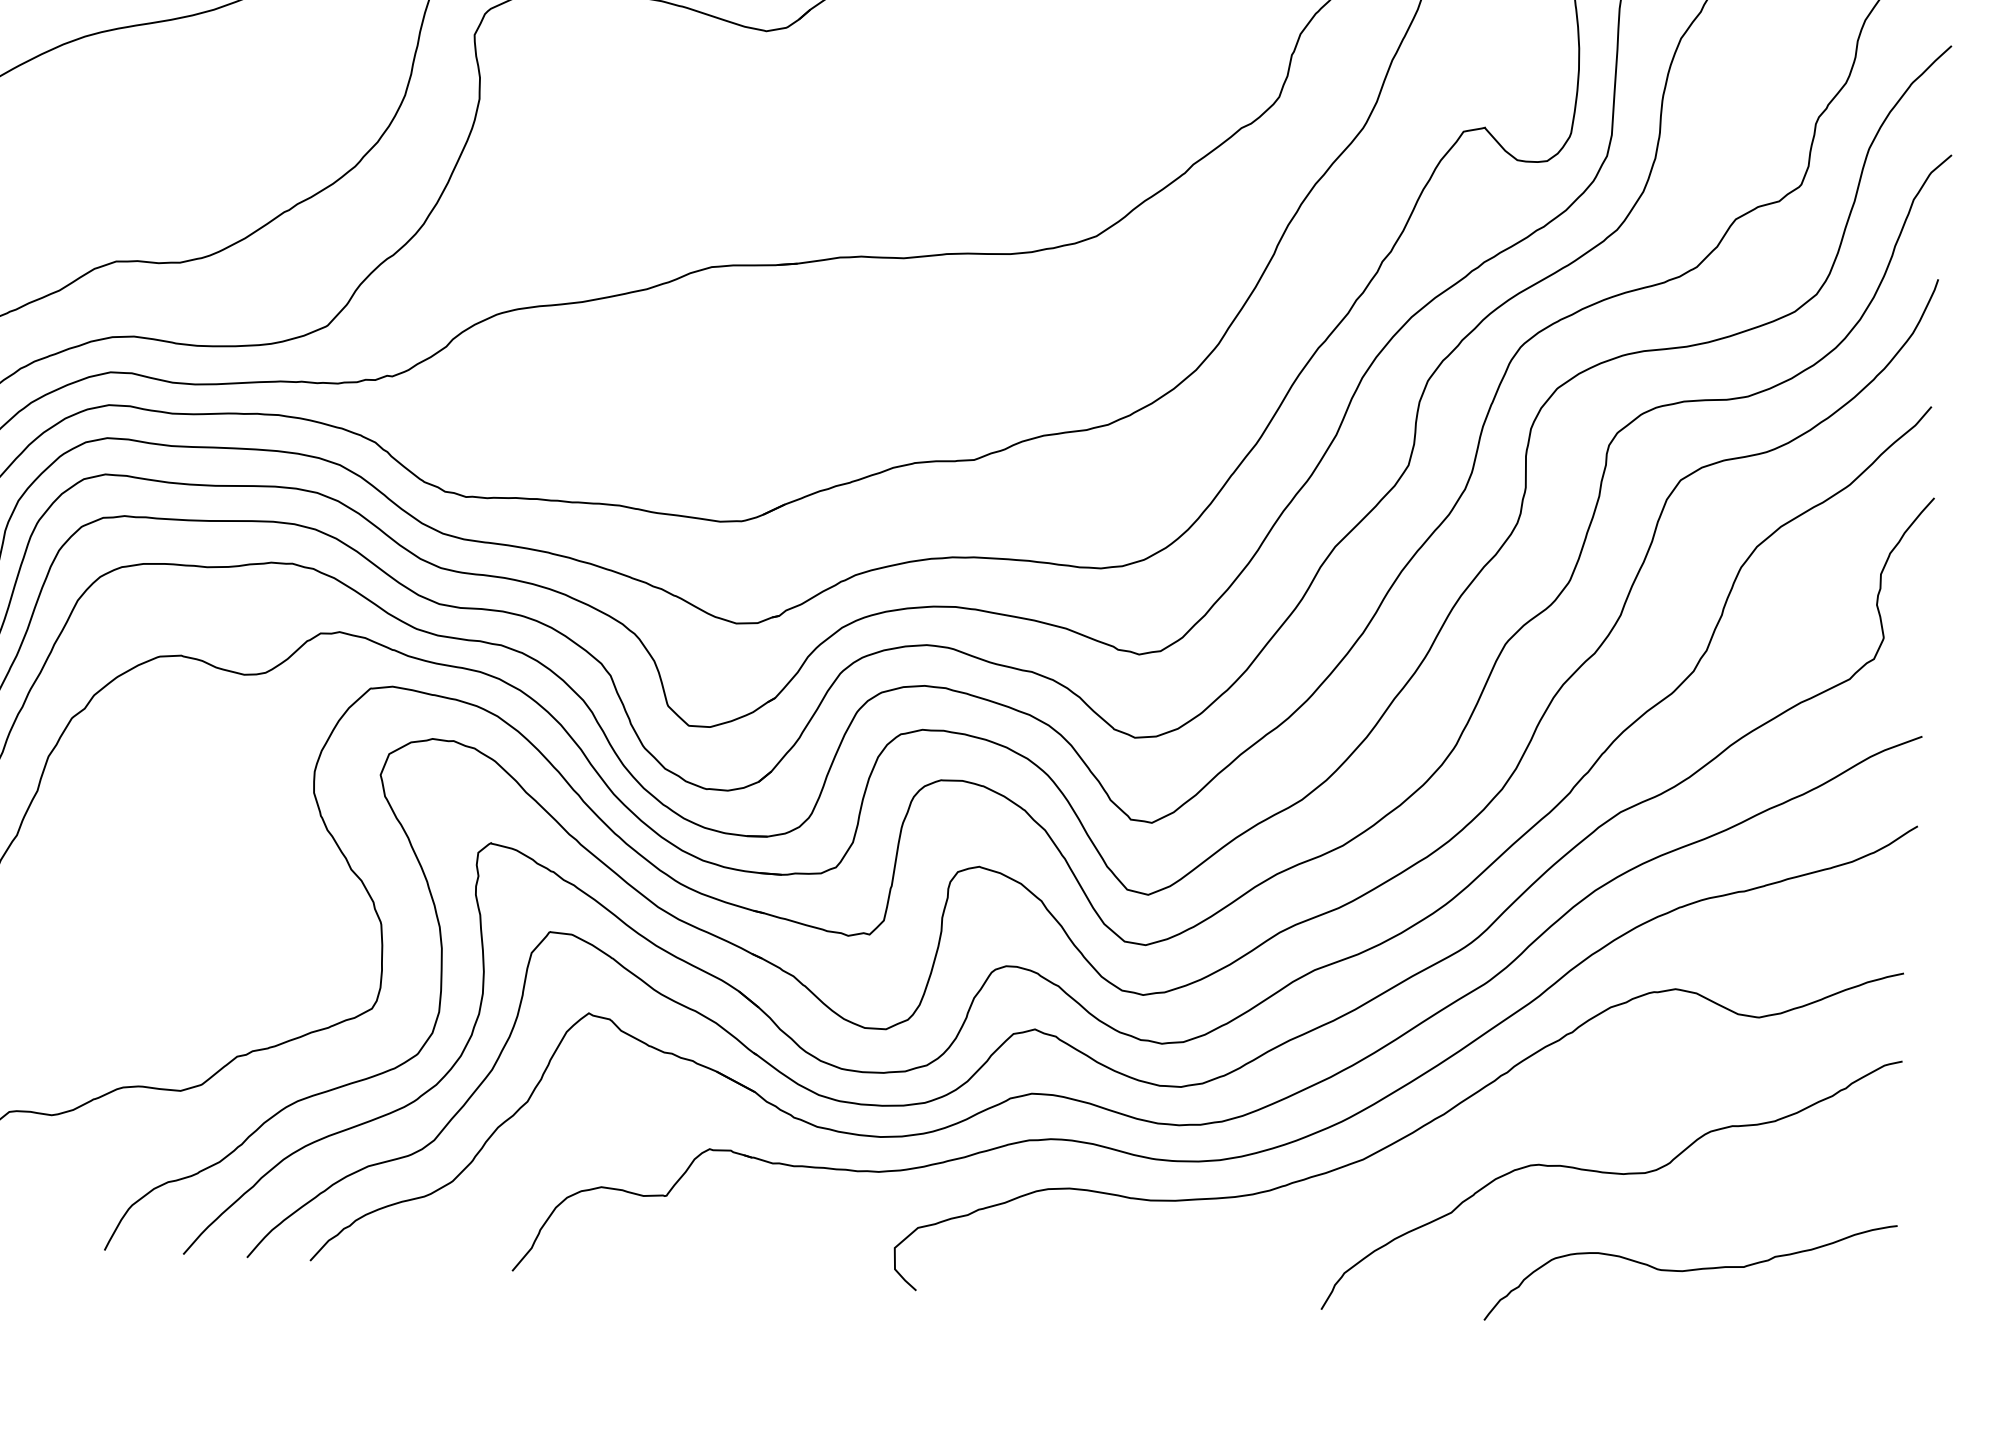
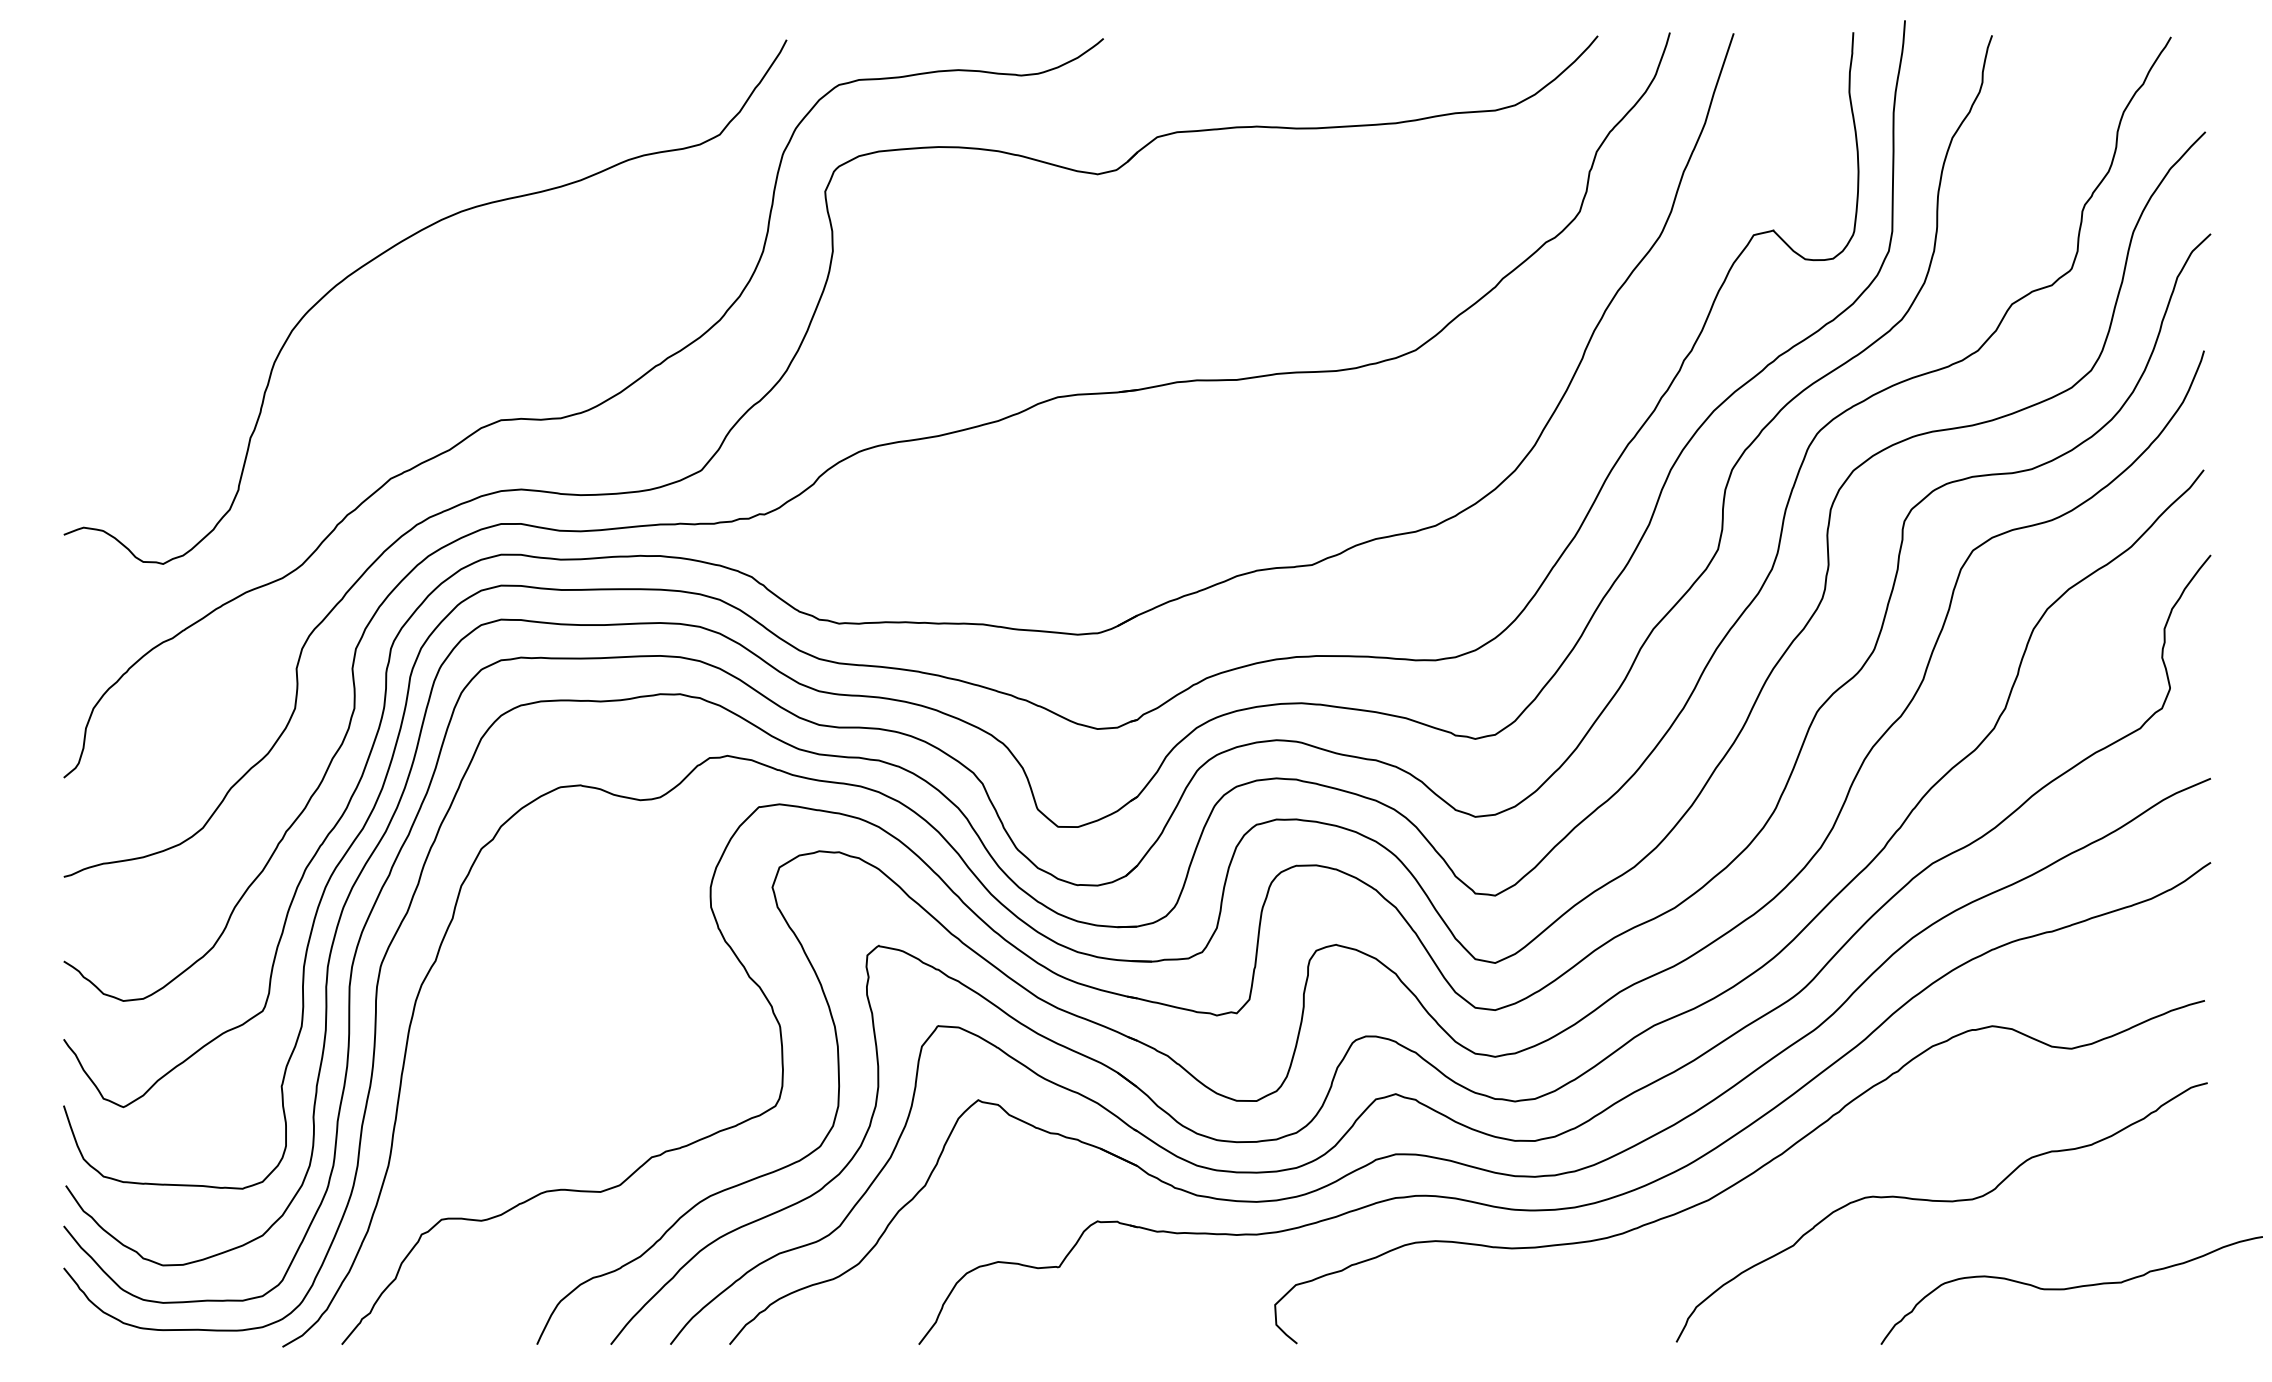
curve: (1689, 1271) -> (2070, 1289), moved

